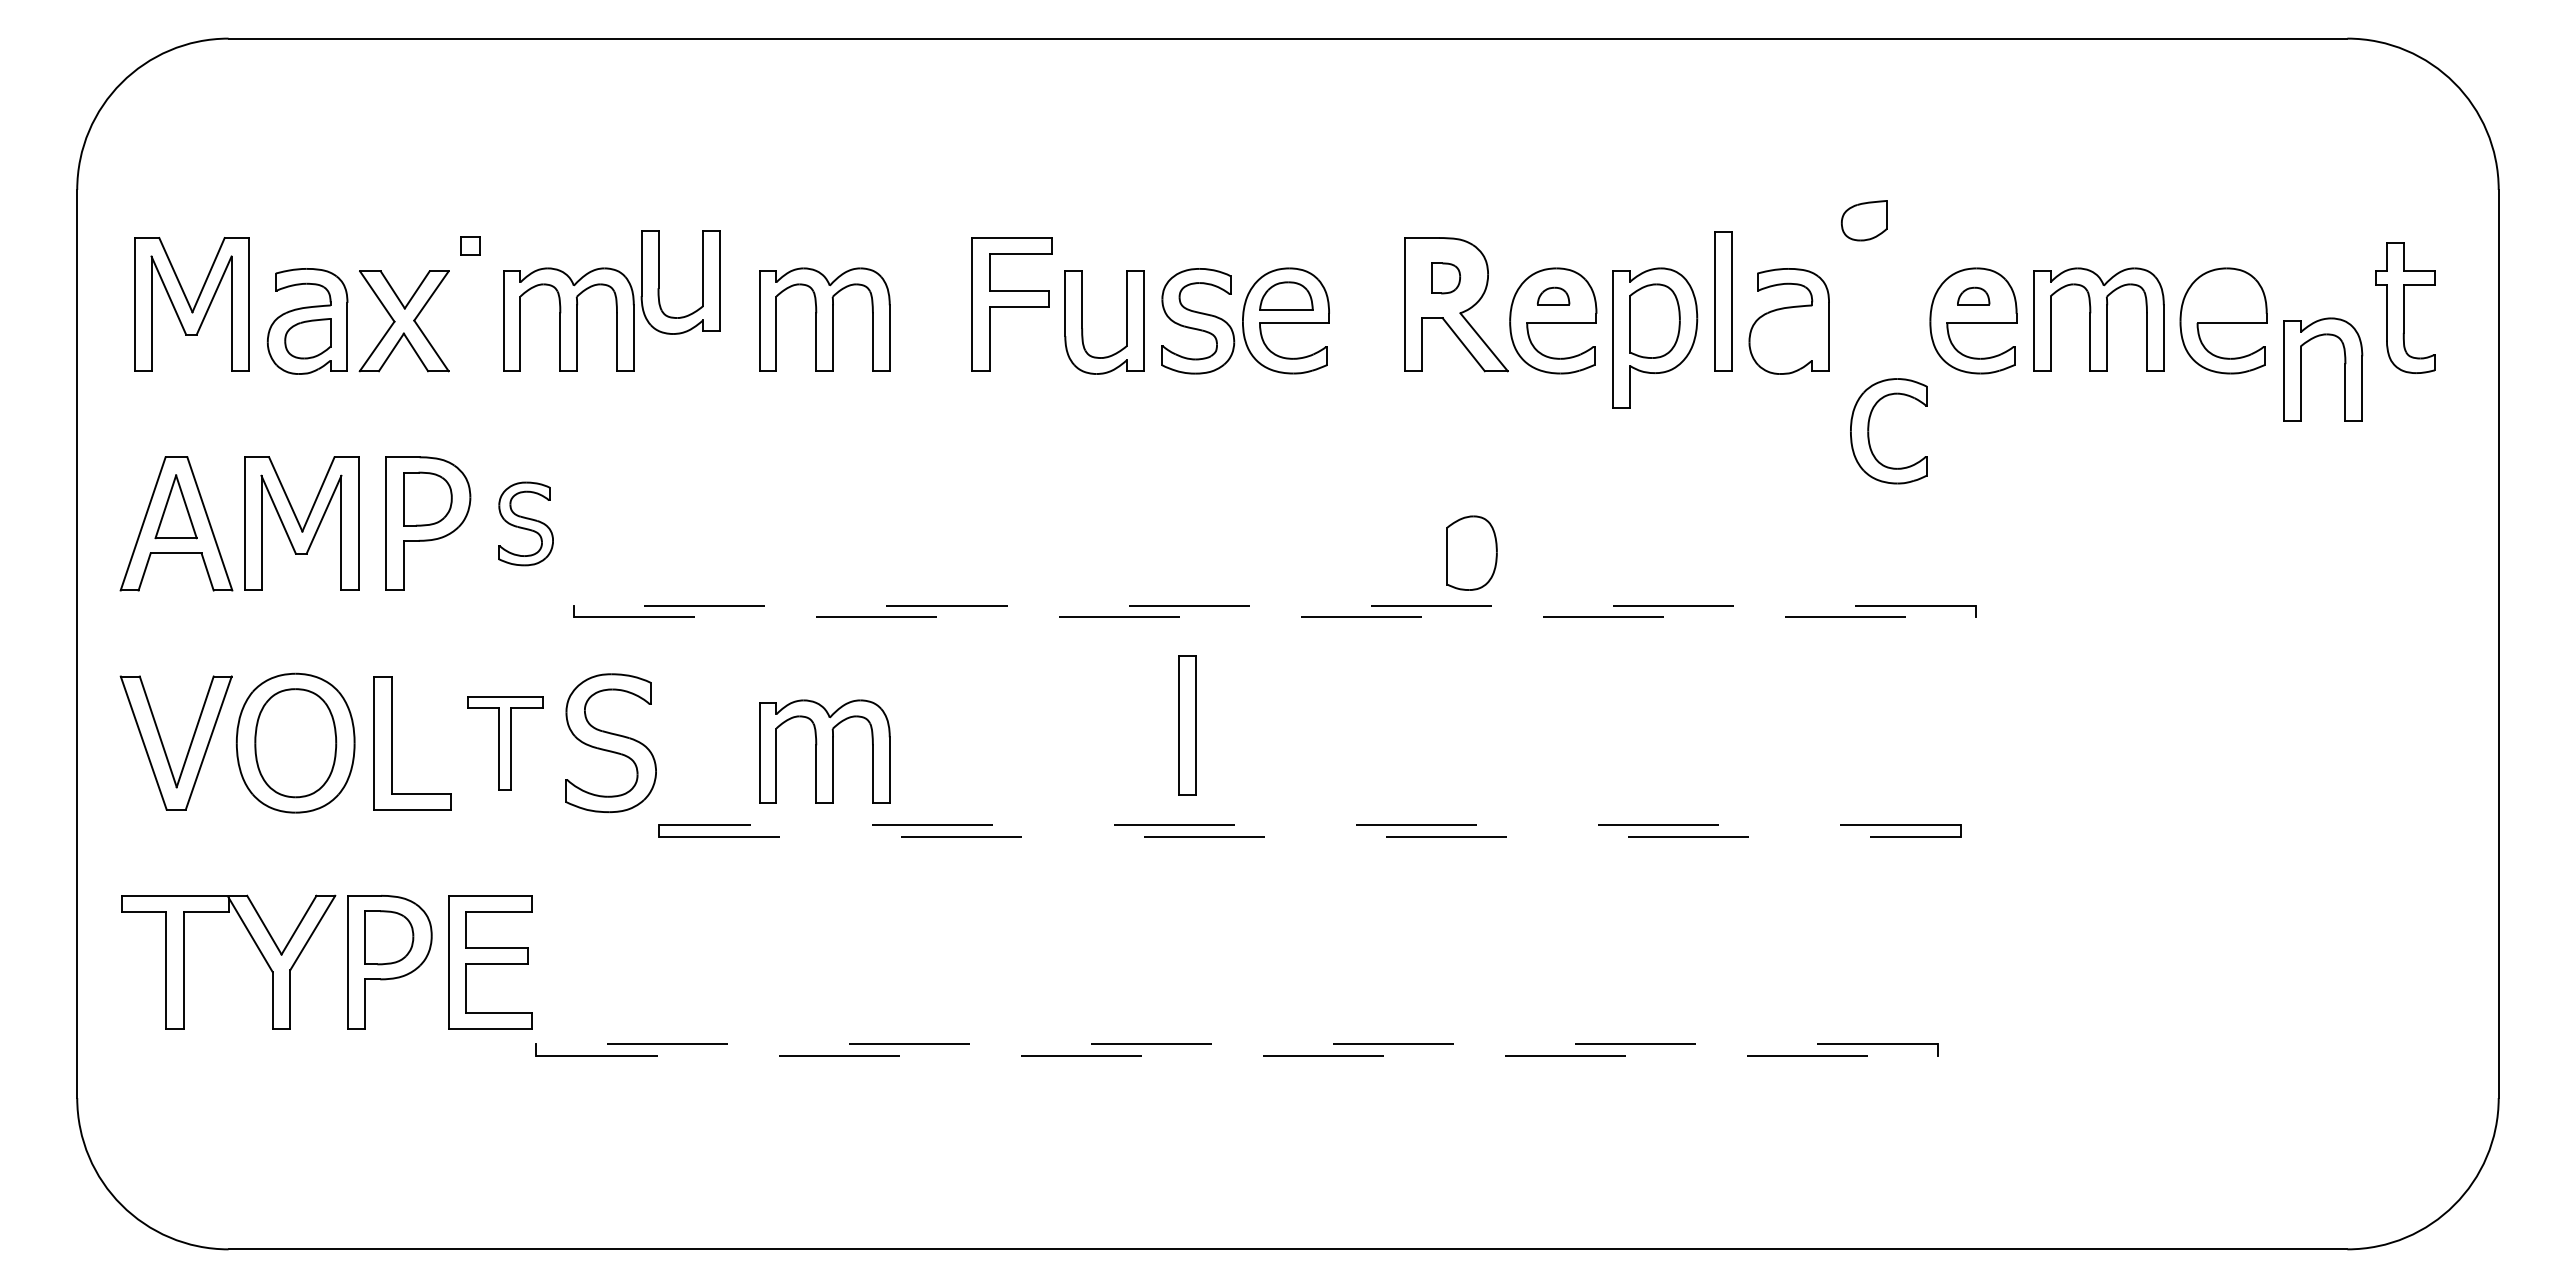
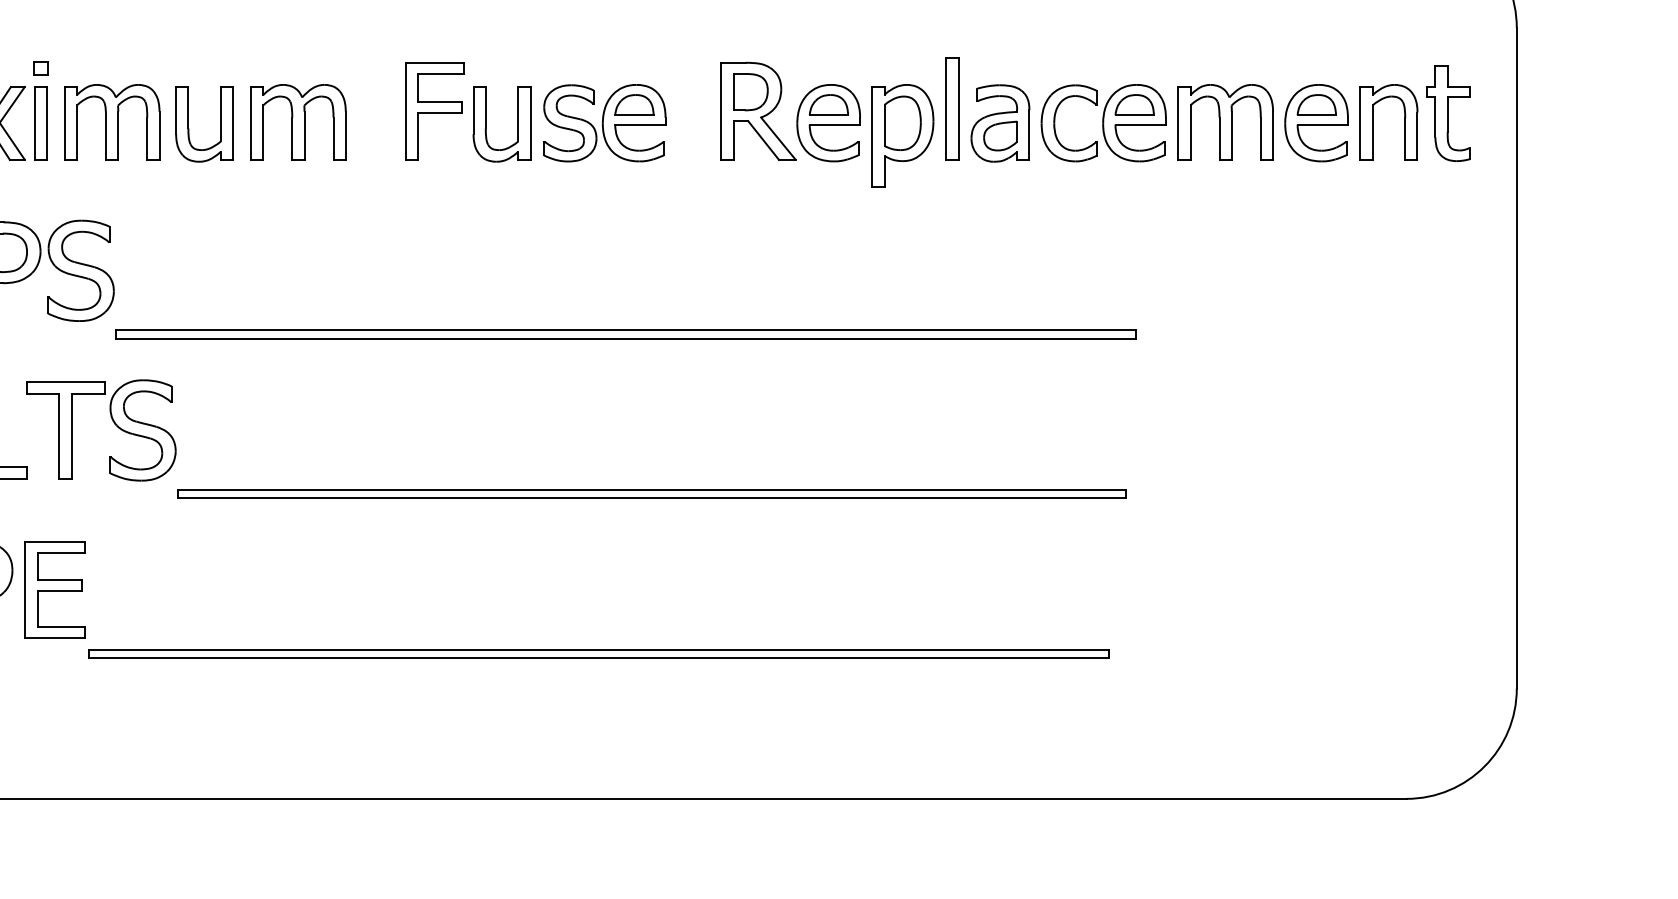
part: (1864, 220) -> (1000, 135), moved
part: (1445, 278) -> (750, 92), size x1.67
part: (659, 282) -> (189, 124), moved
part: (1553, 295) -> (828, 104), size x1.67
part: (1973, 295) -> (1134, 104), size x1.67
part: (2223, 295) -> (1316, 104), added
part: (470, 320) -> (40, 122), added
part: (2344, 369) -> (1404, 122), moved
part: (1869, 431) -> (1055, 123), moved
part: (525, 523) -> (80, 270), size x1.67
part: (1471, 552) -> (769, 291), removed
line: (1275, 605) -> (626, 330), dashed -> solid
line: (1275, 617) -> (626, 338), dashed -> solid
part: (1187, 725) -> (562, 417), removed
part: (505, 743) -> (66, 430), size x1.43
part: (824, 751) -> (298, 436), removed
line: (1309, 825) -> (651, 490), dashed -> solid
line: (1310, 836) -> (652, 498), dashed -> solid
line: (1237, 1044) -> (598, 649), dashed -> solid
line: (1237, 1055) -> (598, 657), dashed -> solid

